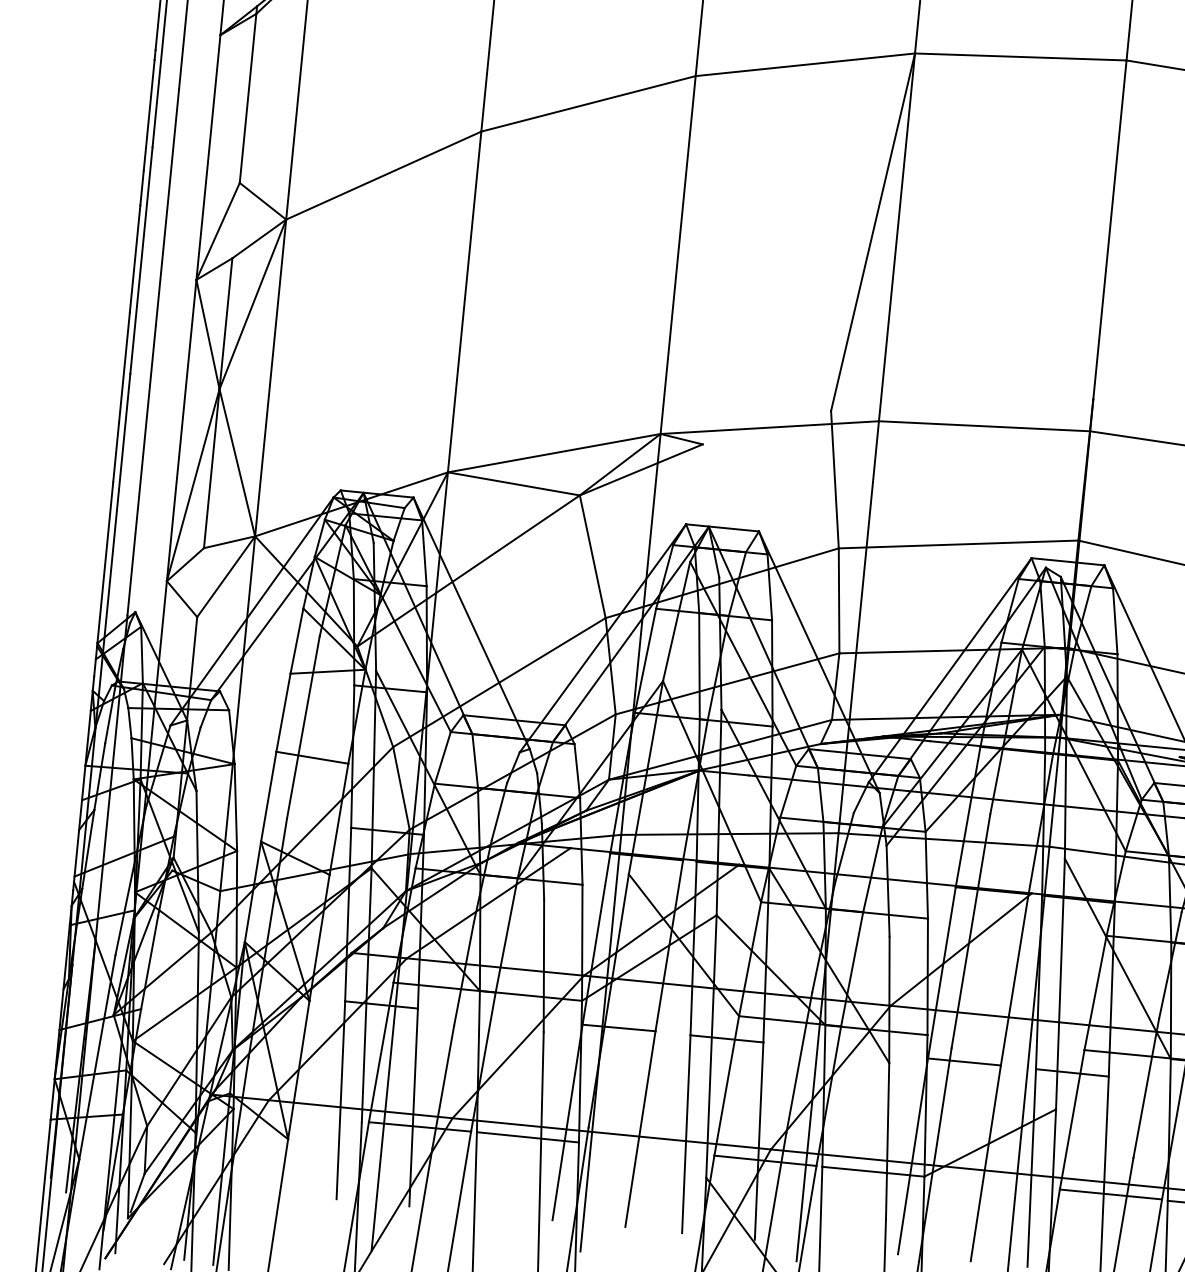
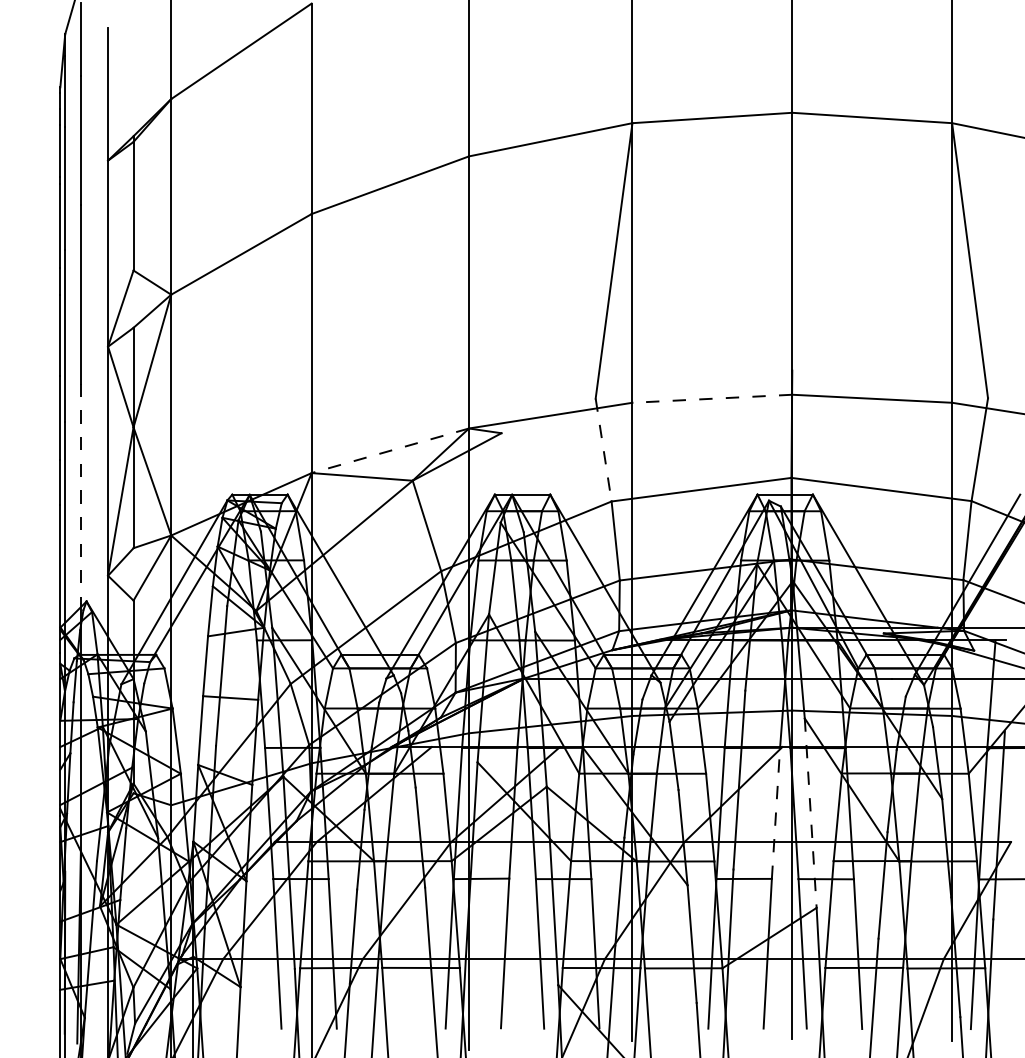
line: (983, 425) -> (711, 398), solid -> dashed
line: (554, 452) -> (390, 450), solid -> dashed
line: (141, 470) -> (80, 494), solid -> dashed
line: (834, 480) -> (603, 450), solid -> dashed
line: (1014, 979) -> (775, 813), solid -> dashed
line: (1060, 984) -> (810, 813), solid -> dashed

